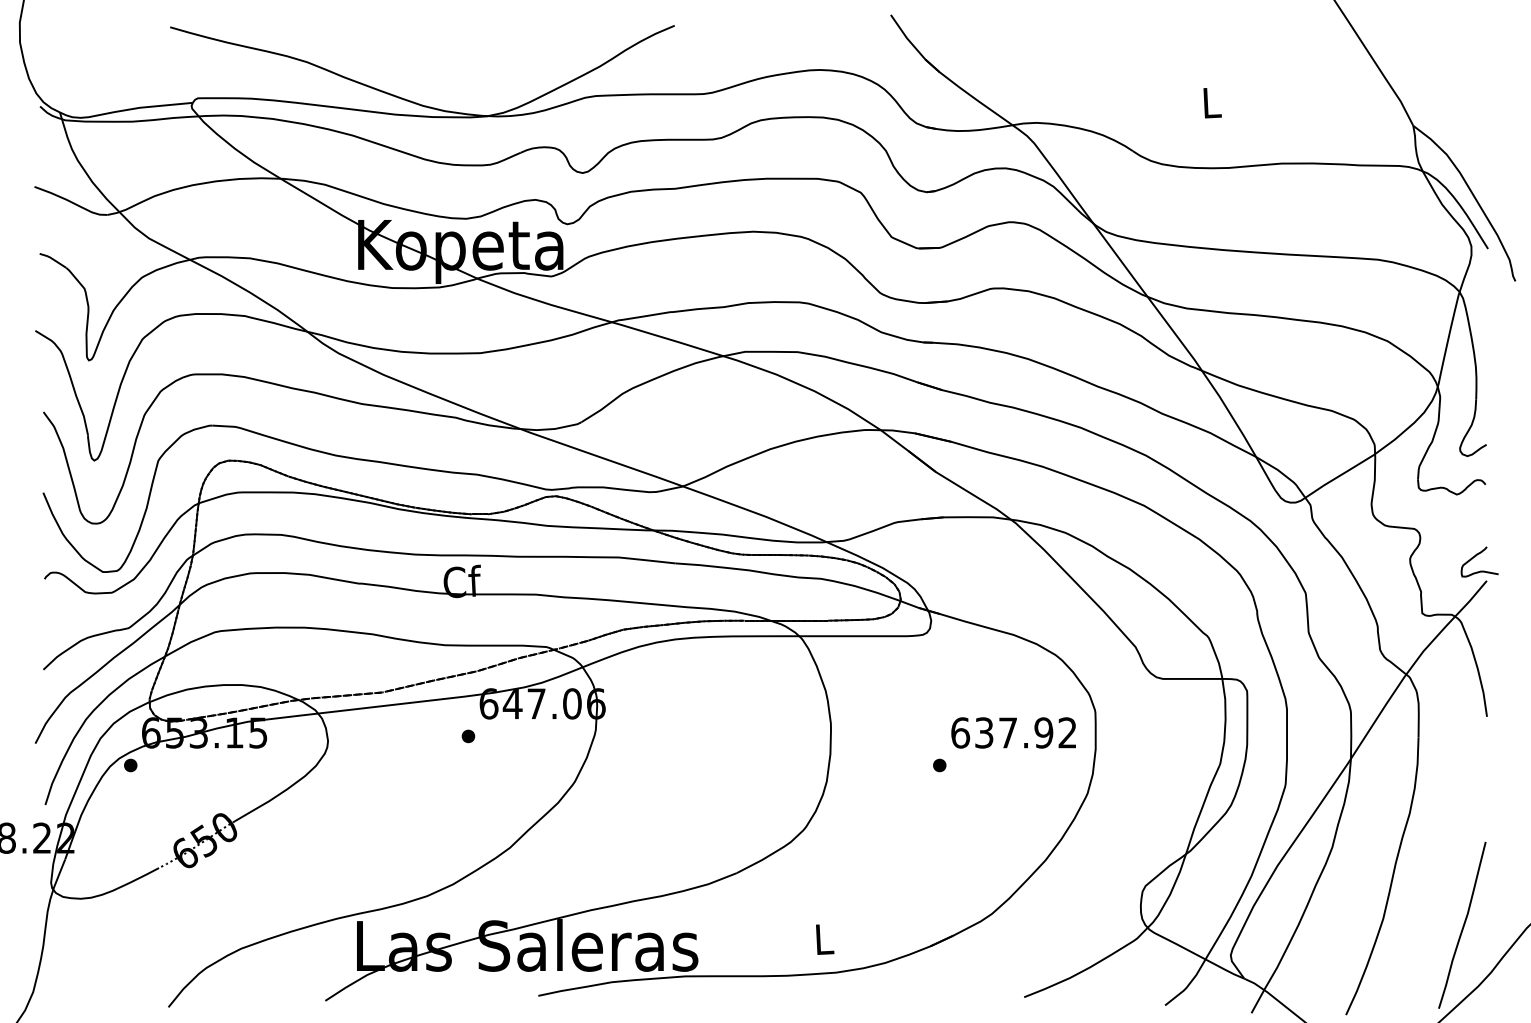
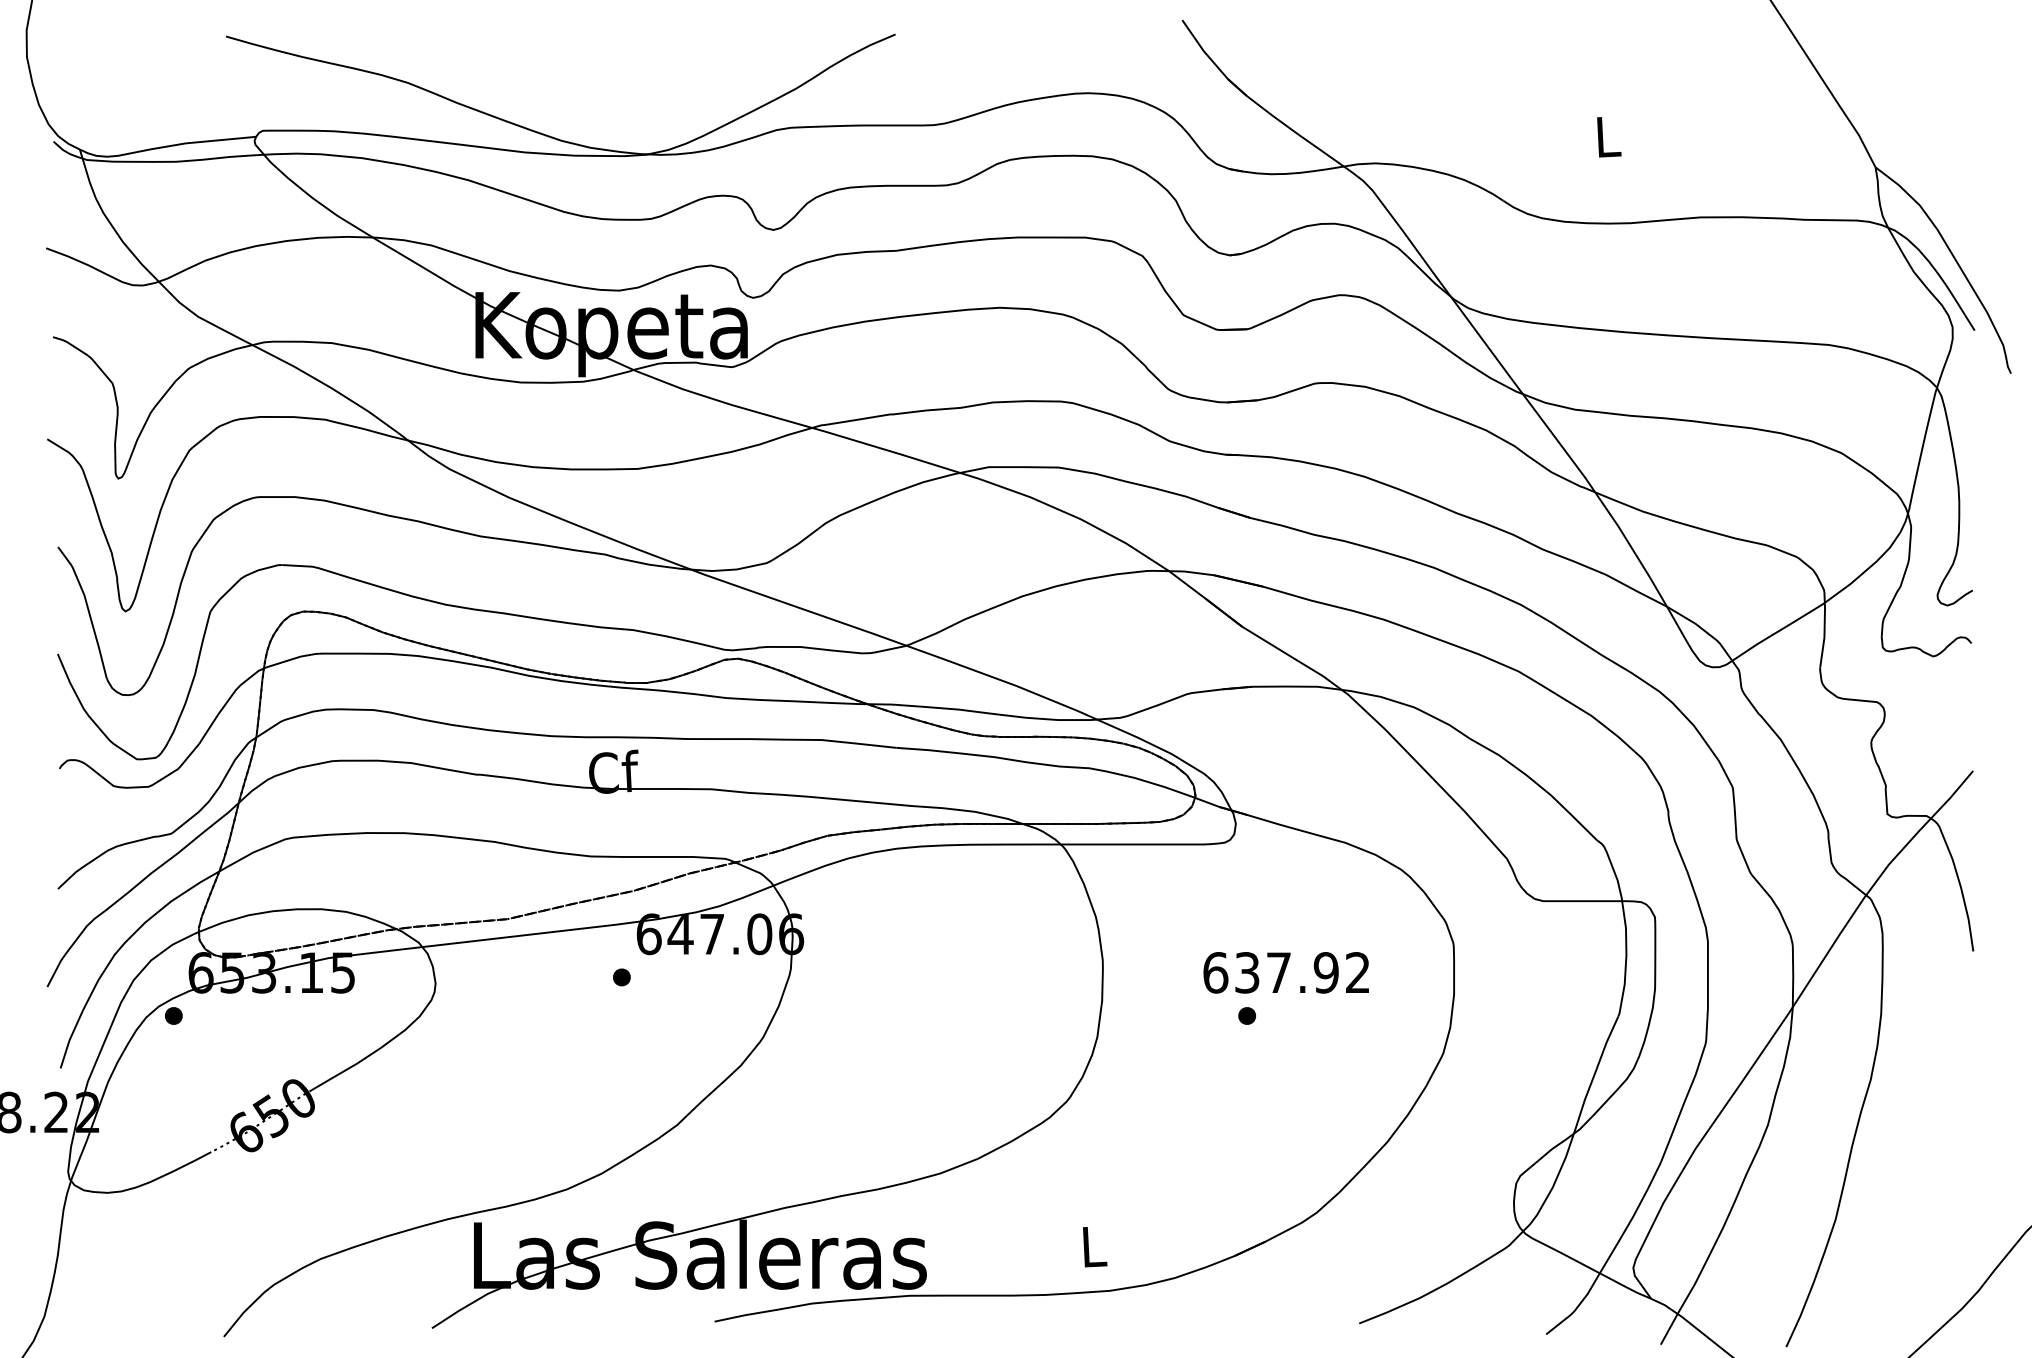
curve: (1475, 557) -> (1957, 739), removed
text: (1013, 732) -> (1285, 972), moved
curve: (1463, 925) -> (1941, 1228), removed

